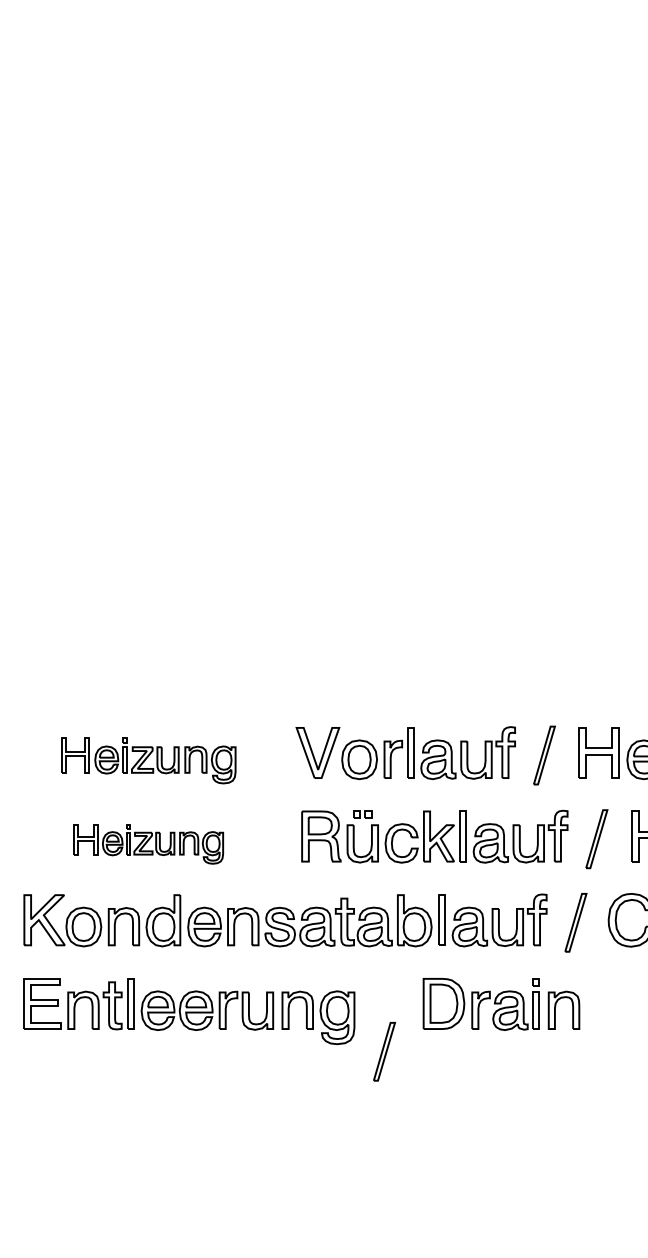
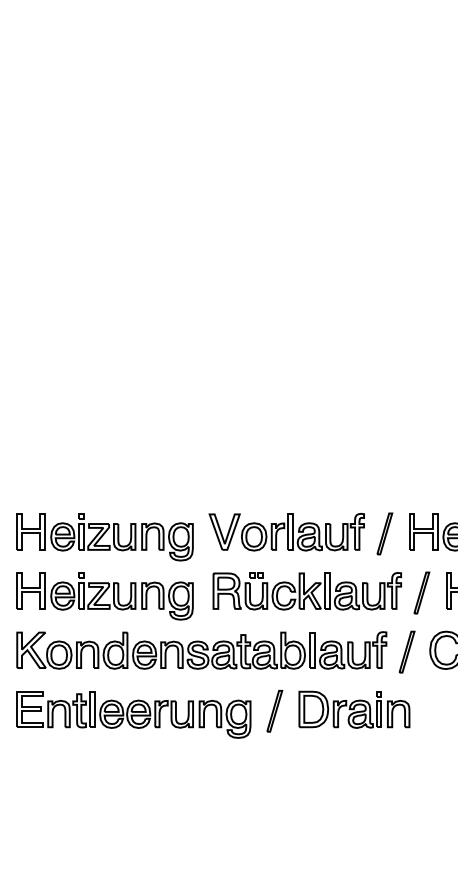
part: (147, 760) -> (104, 537), size x1.43
part: (147, 844) -> (104, 596), size x1.67
part: (384, 1052) -> (274, 711), moved

